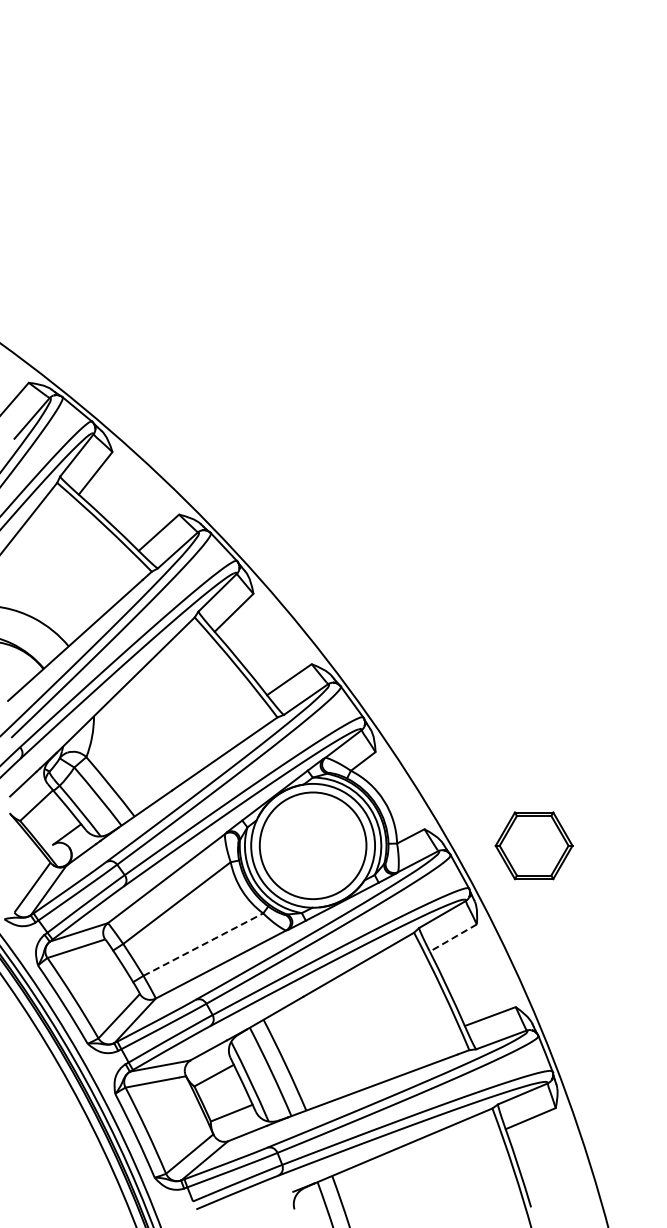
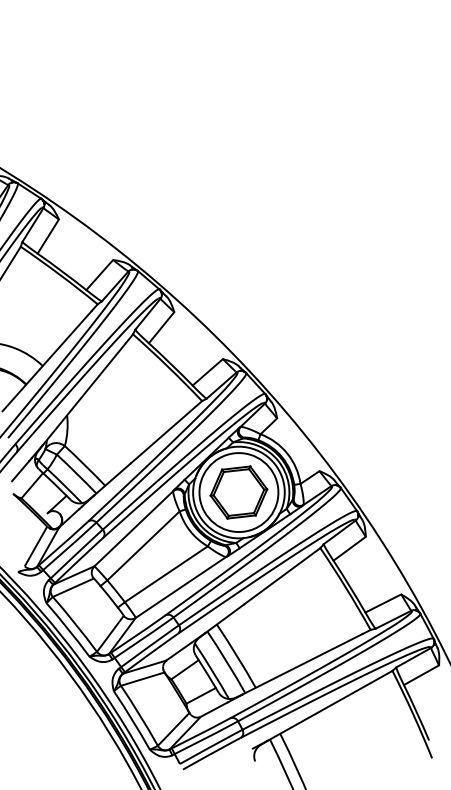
part: (533, 845) -> (238, 492), moved
line: (452, 938) -> (349, 549), dashed -> solid
line: (203, 944) -> (166, 574), dashed -> solid

